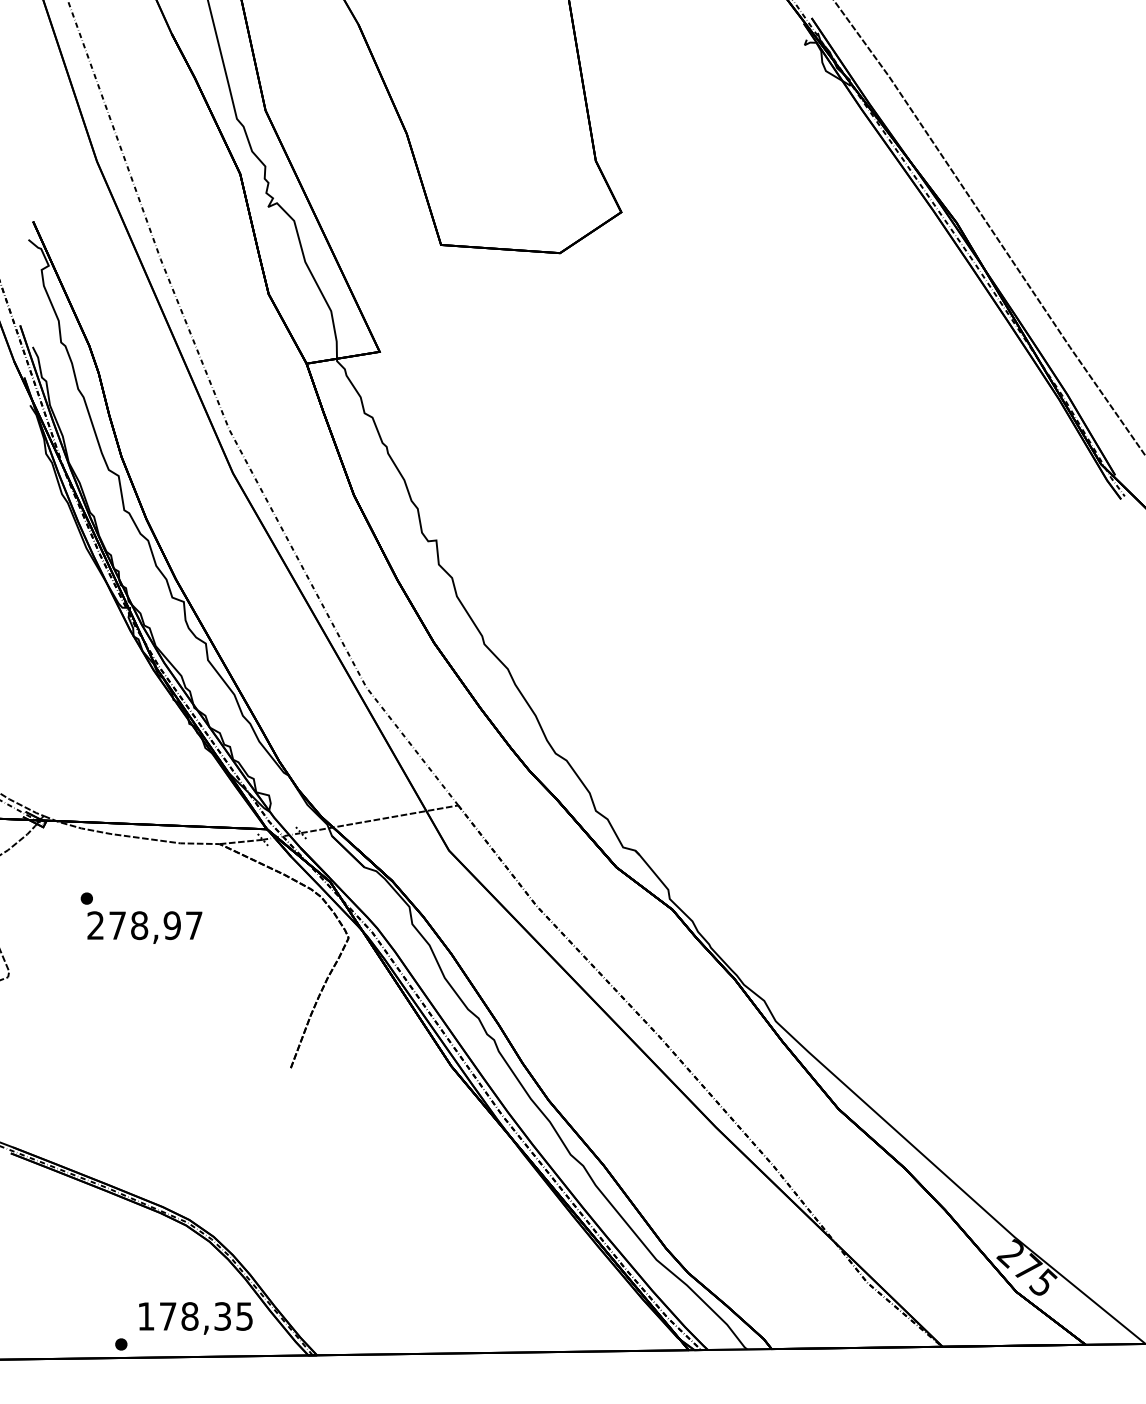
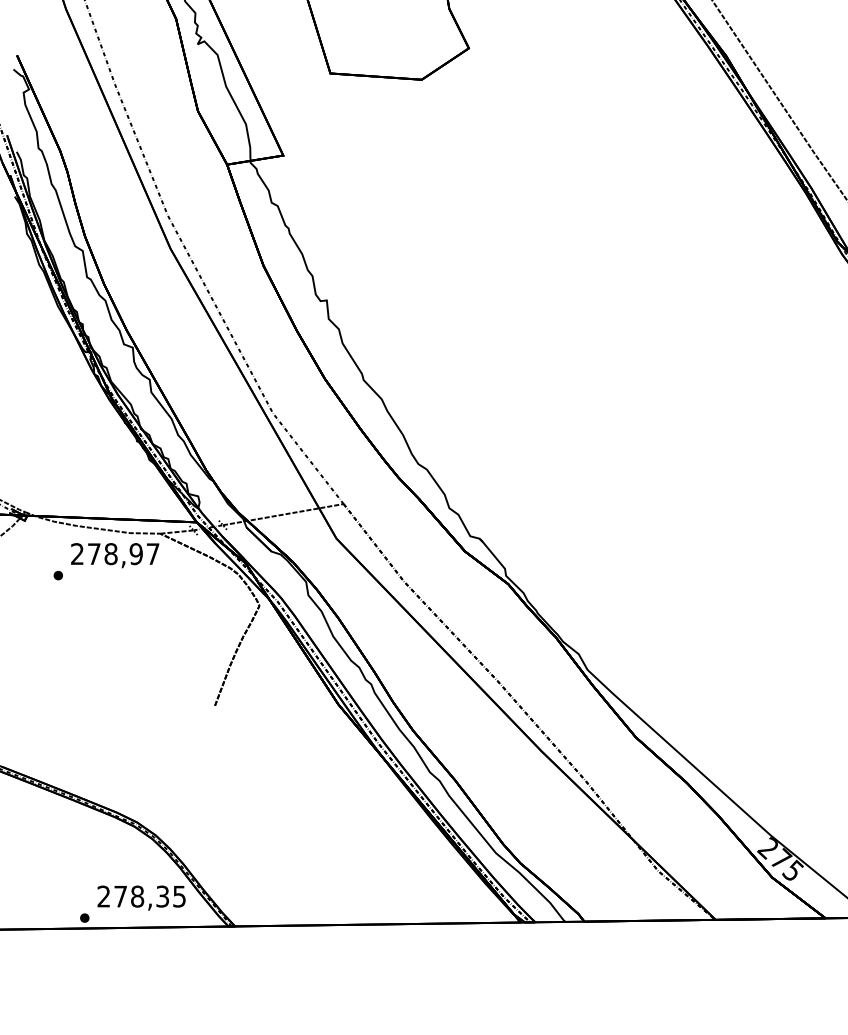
text: (144, 927) -> (114, 555), moved
text: (146, 1316) -> (104, 896), 178,35 -> 278,35

